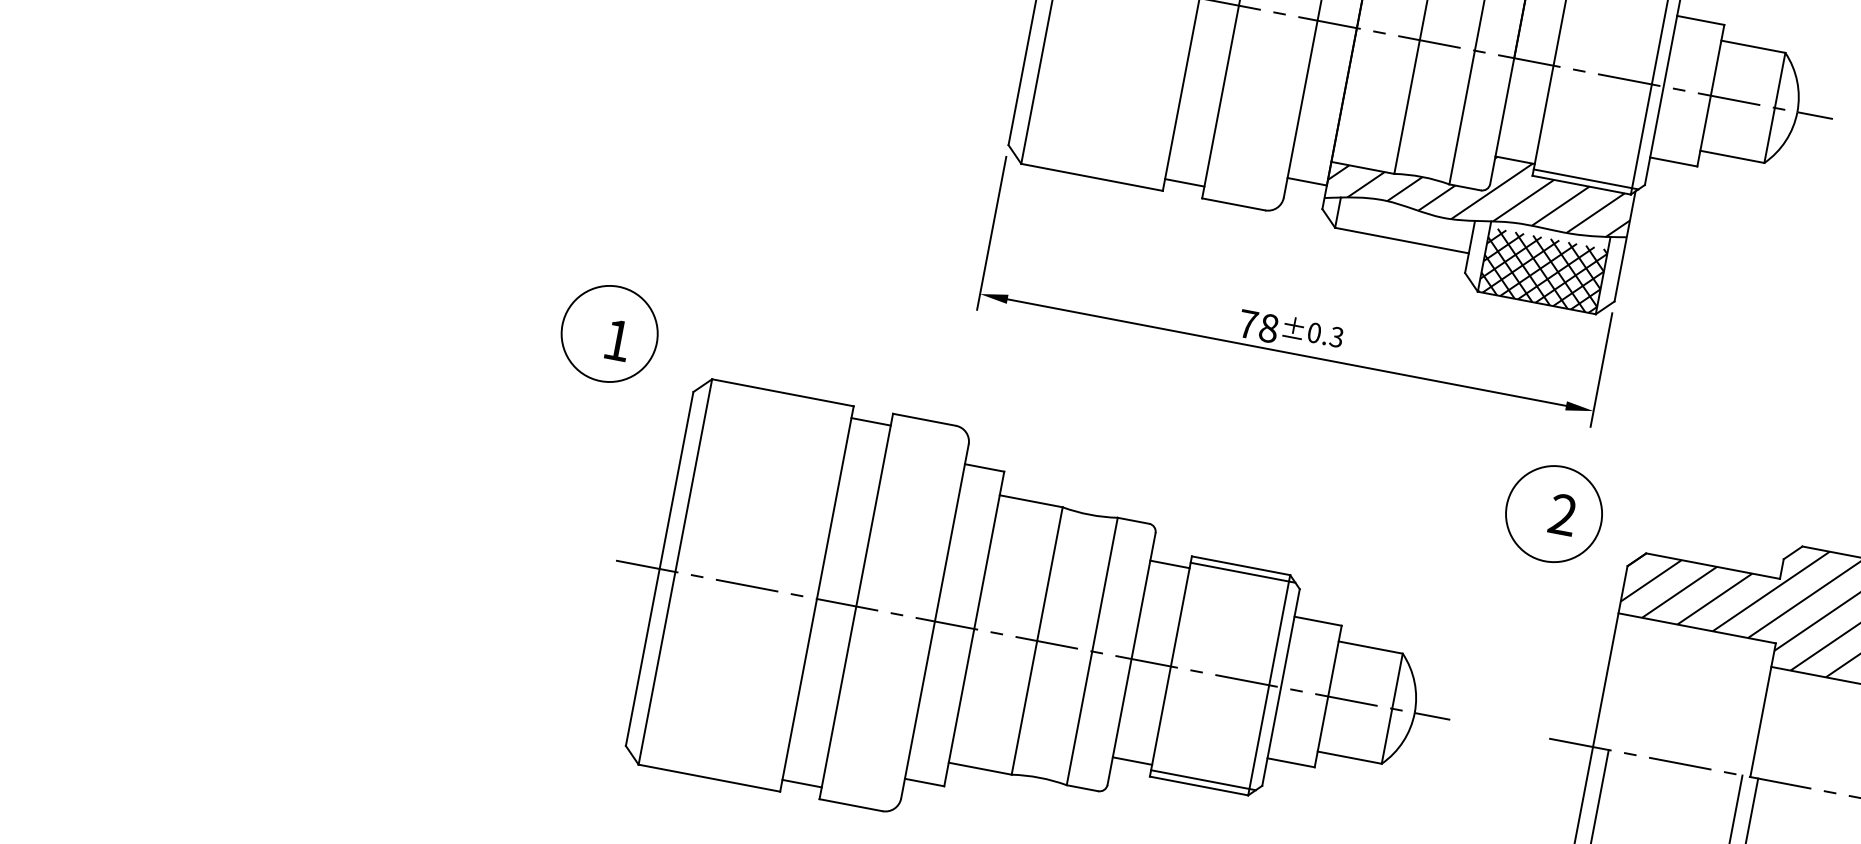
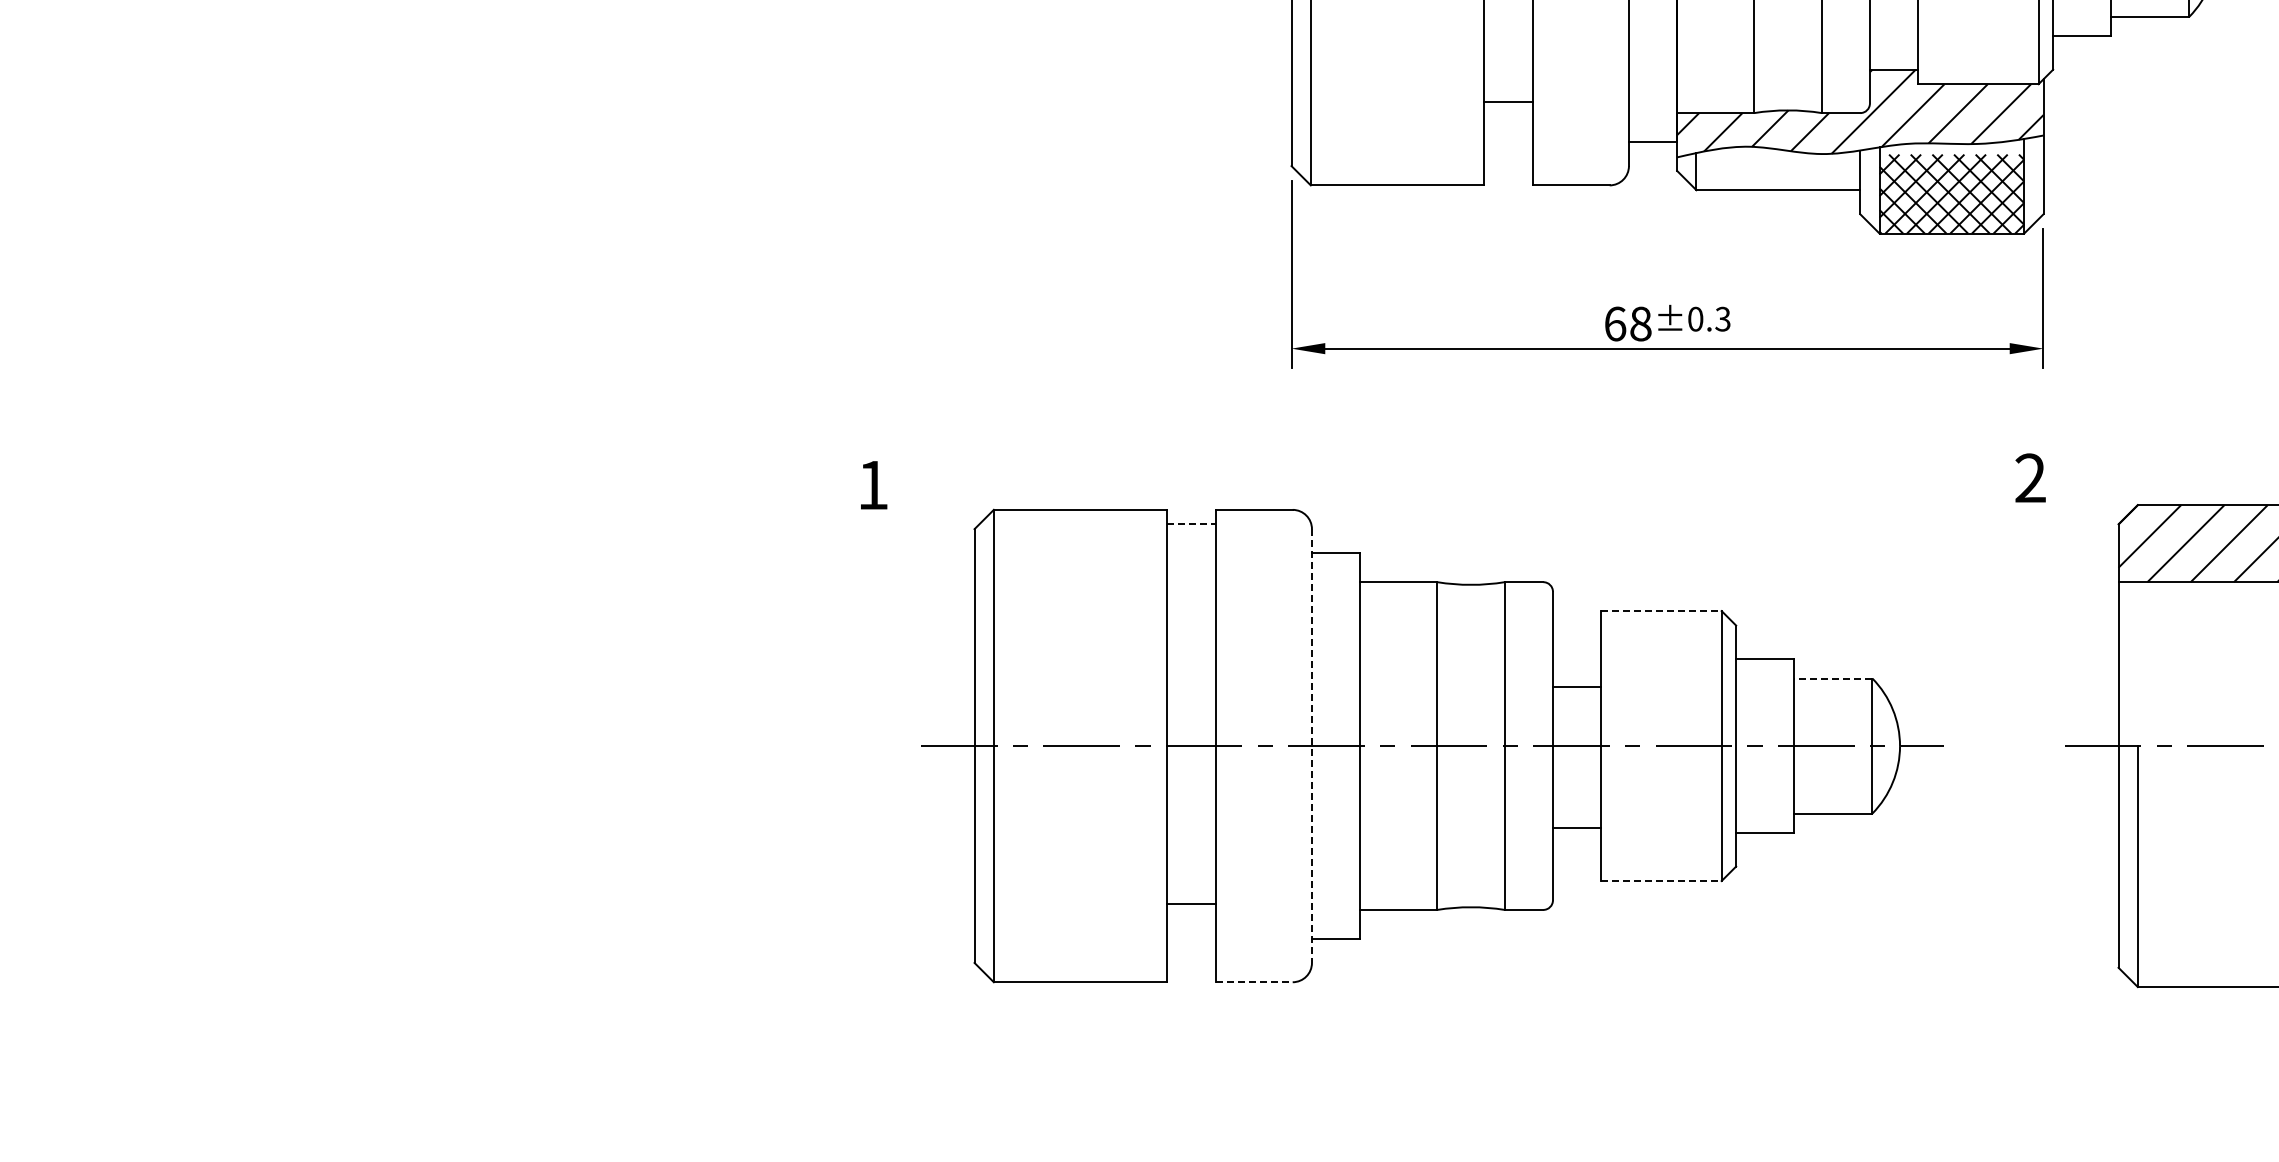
line: (1586, 179) -> (1982, 76), removed
line: (1184, 182) -> (1508, 101), moved
text: (1248, 323) -> (1615, 323), 78 -> 68
circle: (609, 334) -> (862, 479), removed
line: (871, 421) -> (1191, 524), solid -> dashed
circle: (1553, 514) -> (2019, 479), removed
line: (1169, 564) -> (1576, 686), moved
line: (1241, 566) -> (1661, 611), solid -> dashed
line: (1243, 572) -> (1665, 618), removed
line: (934, 621) -> (1311, 746), solid -> dashed
line: (1370, 647) -> (1832, 678), solid -> dashed
line: (1132, 760) -> (1576, 827), moved
line: (1203, 780) -> (1665, 873), removed
line: (802, 783) -> (1191, 903), moved
line: (1199, 786) -> (1661, 881), solid -> dashed
line: (851, 805) -> (1254, 982), solid -> dashed

